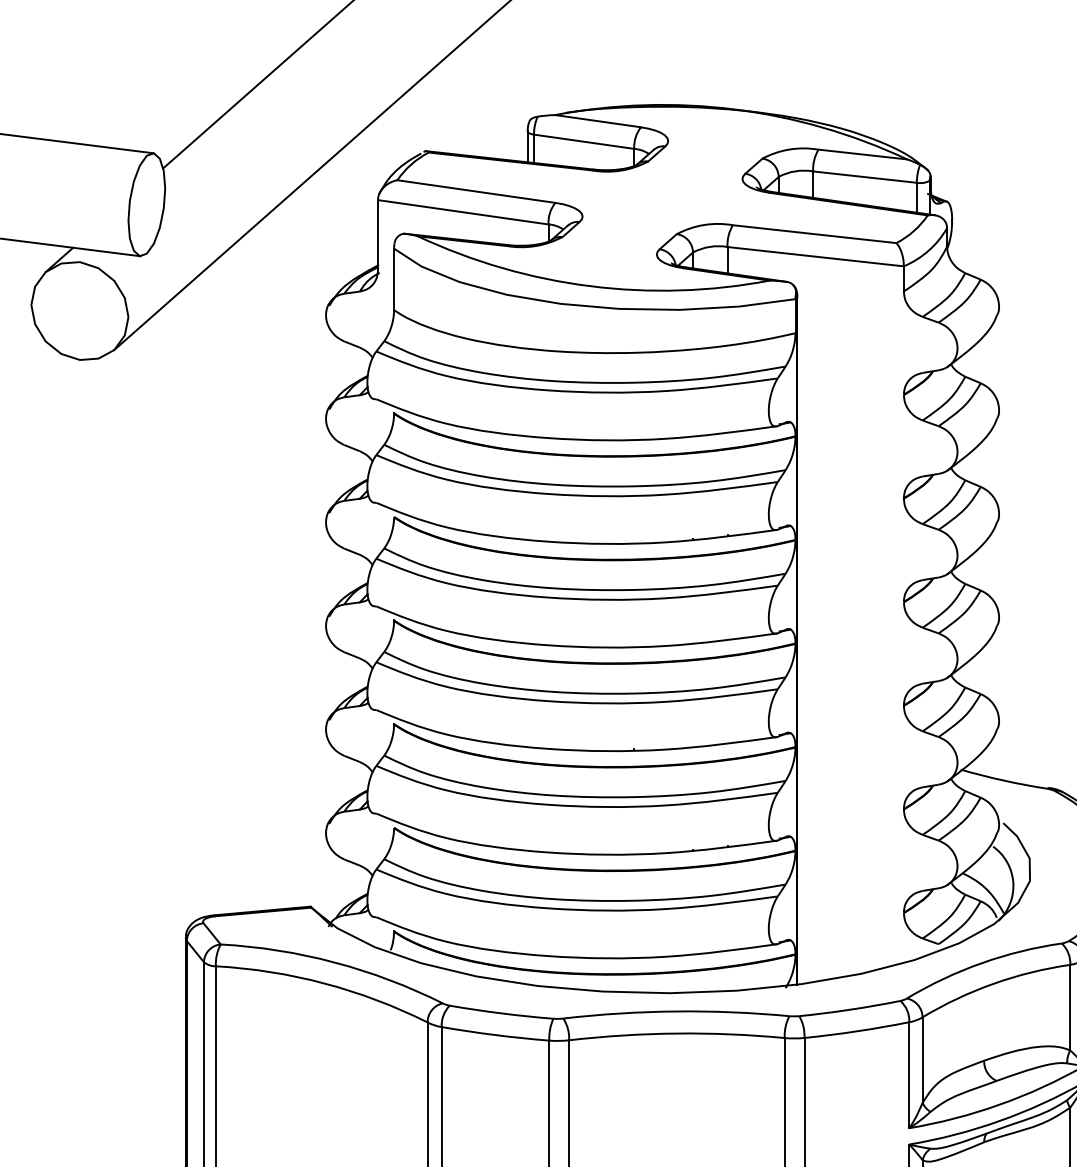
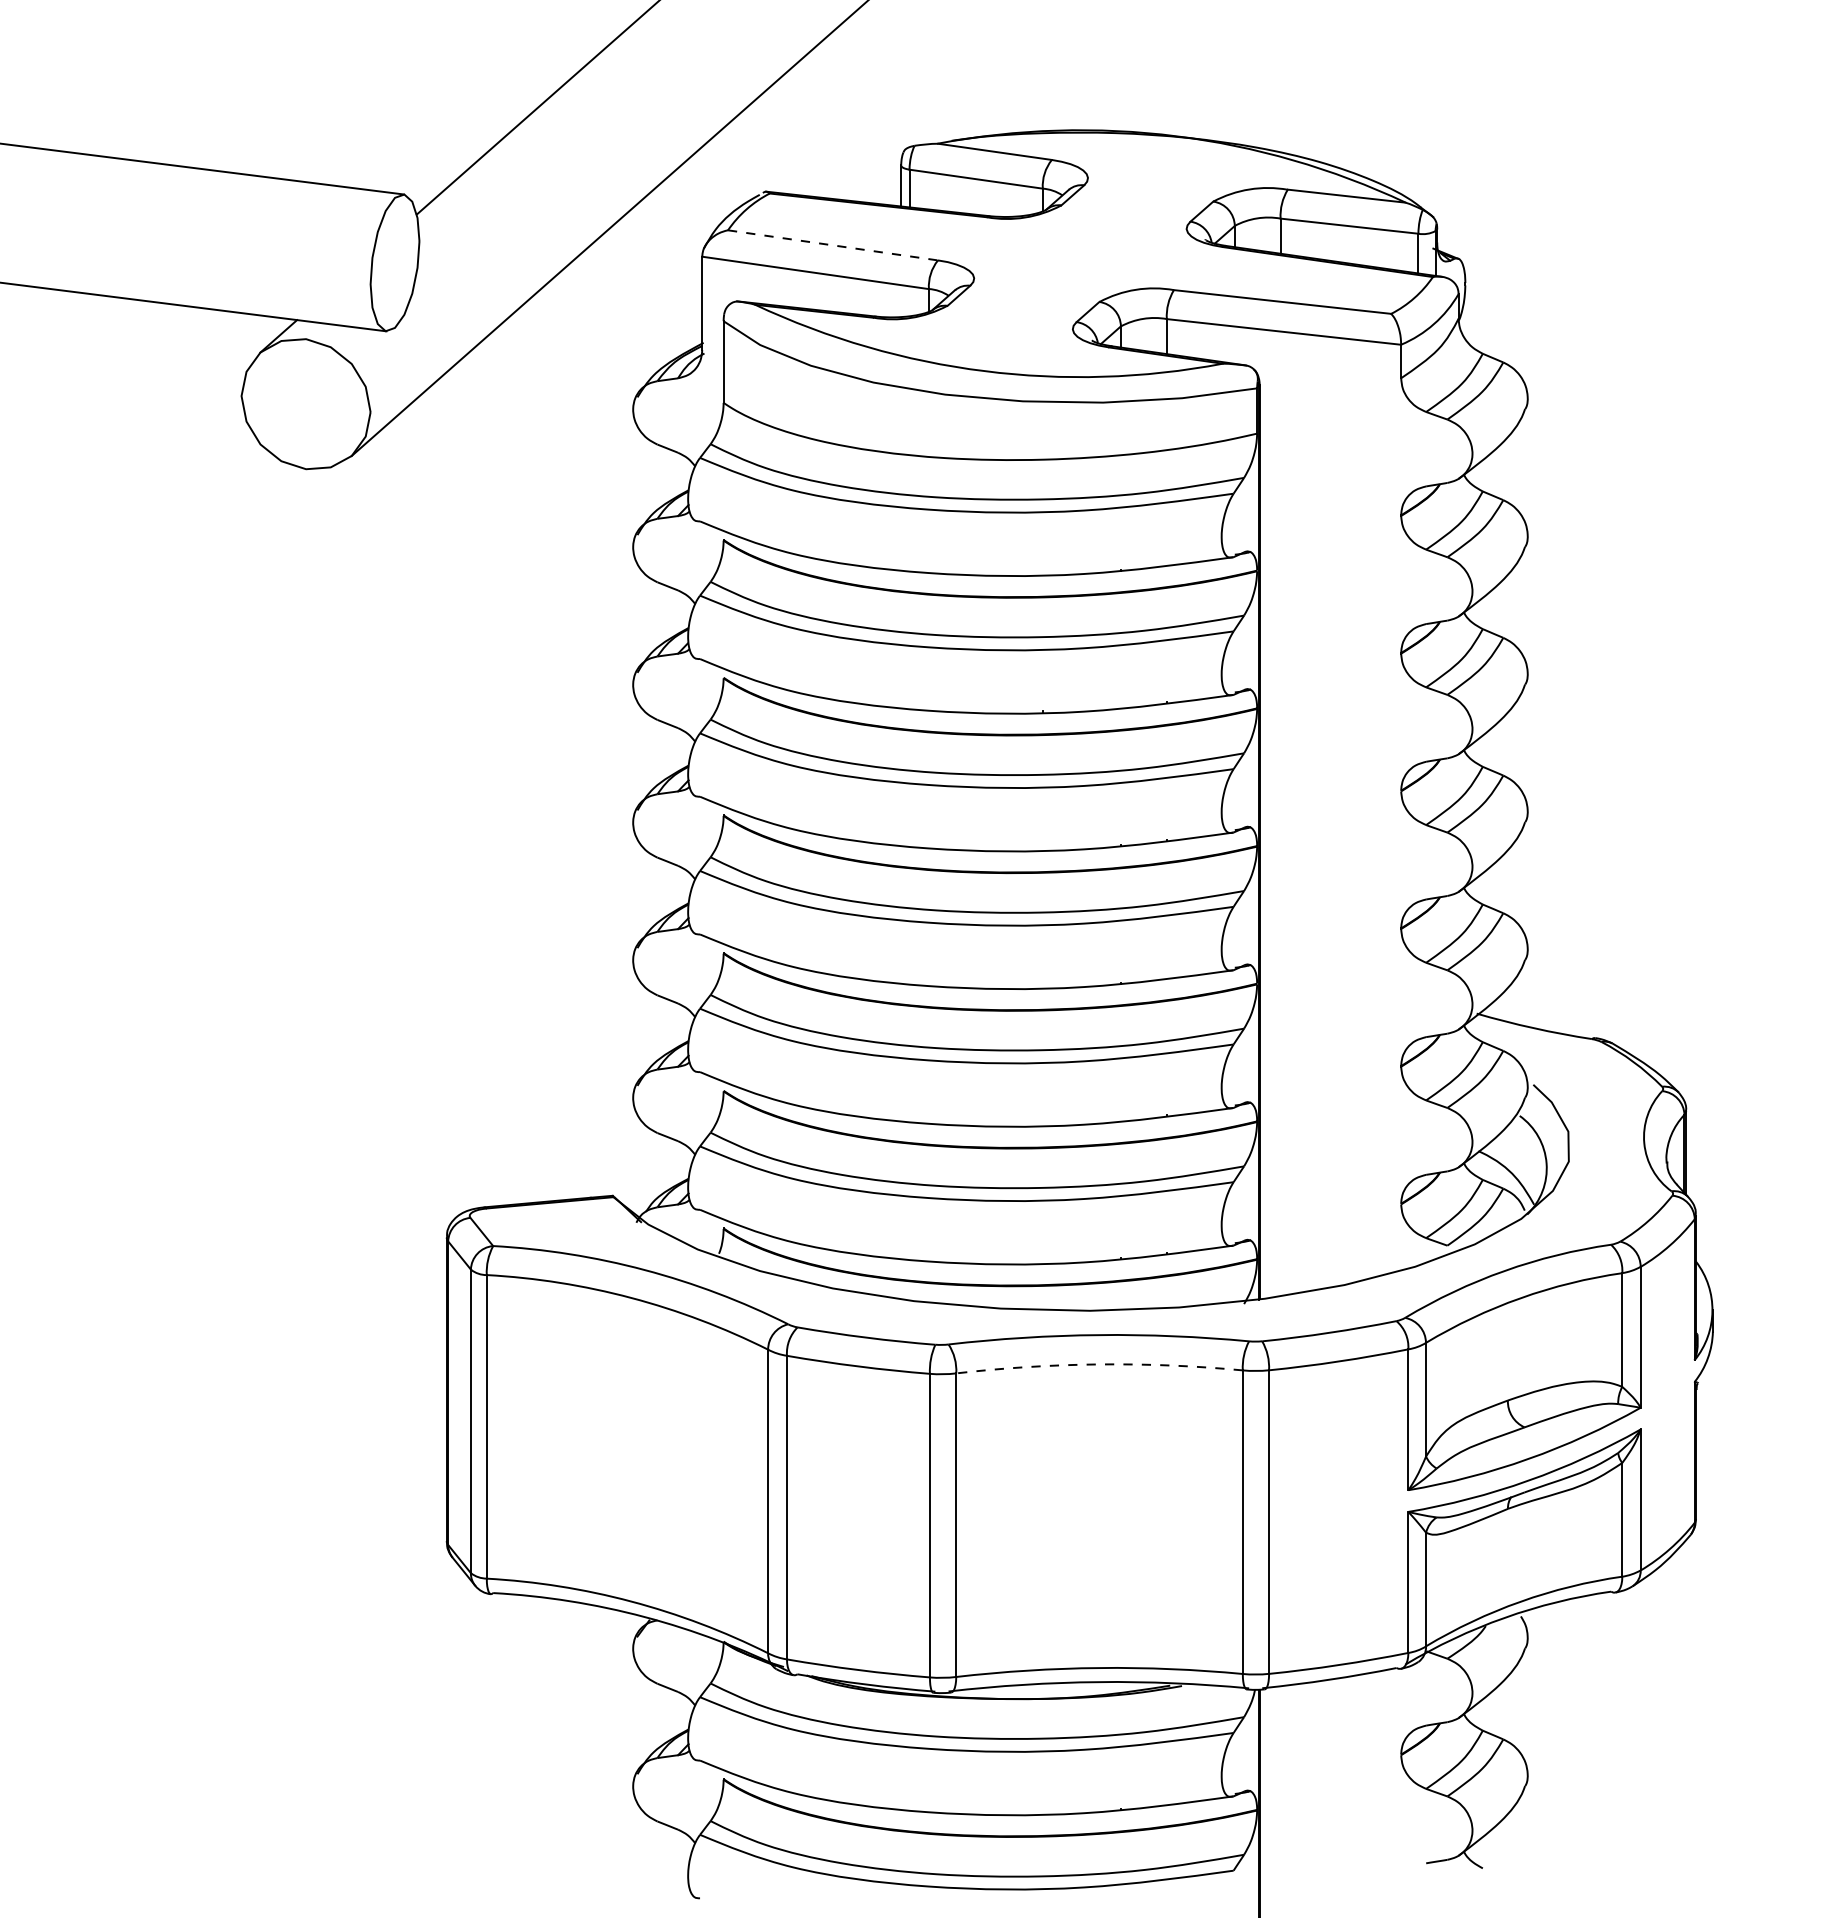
line: (476, 191) -> (833, 245), solid -> dashed
arc: (676, 1033) -> (1099, 1364), solid -> dashed

